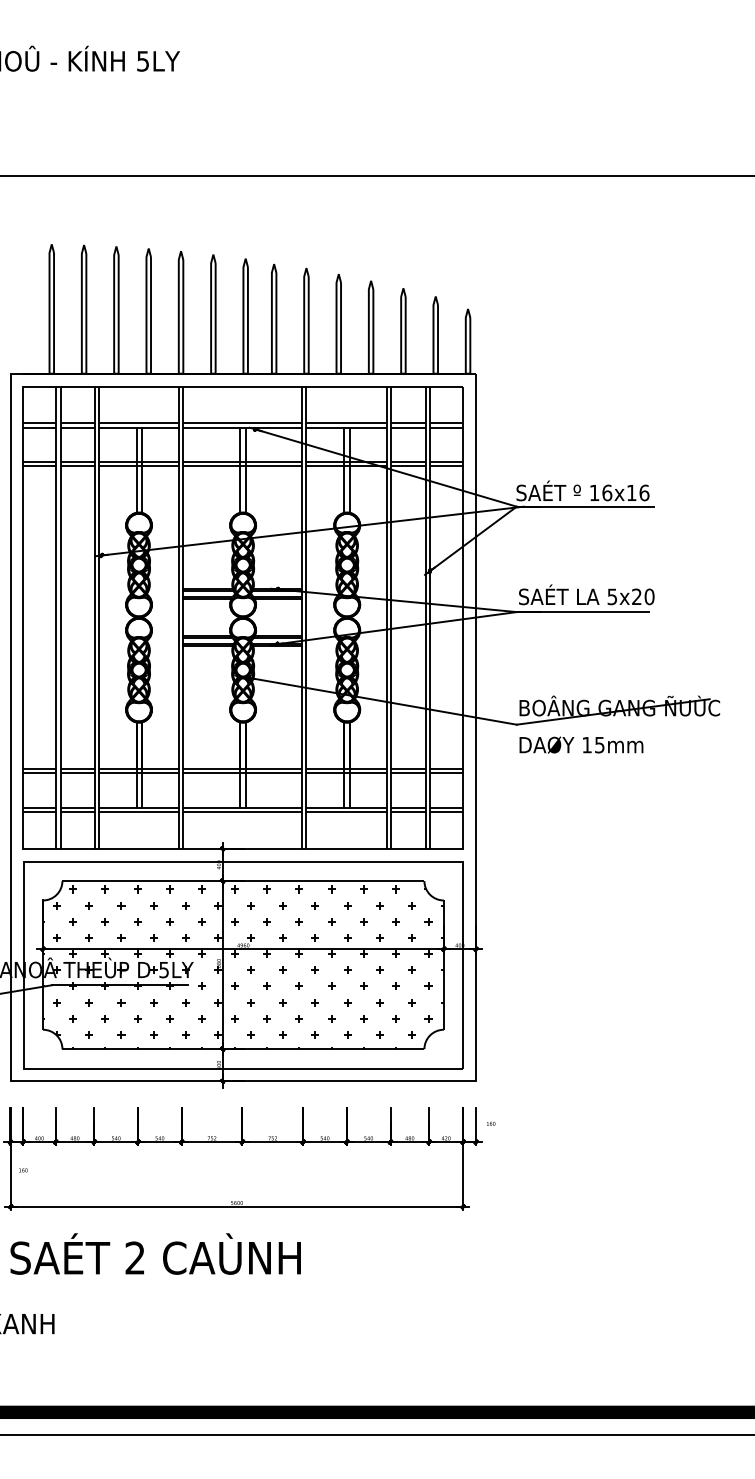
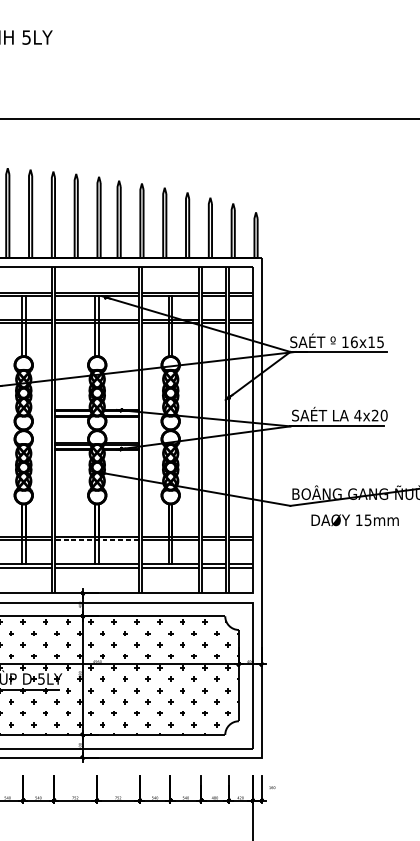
text: (644, 492) -> (380, 341), 16x16 -> 16x15
text: (612, 596) -> (358, 415), 5x20 -> 4x20
text: (581, 744) -> (355, 519), moved
line: (241, 773) -> (96, 540), solid -> dashed

